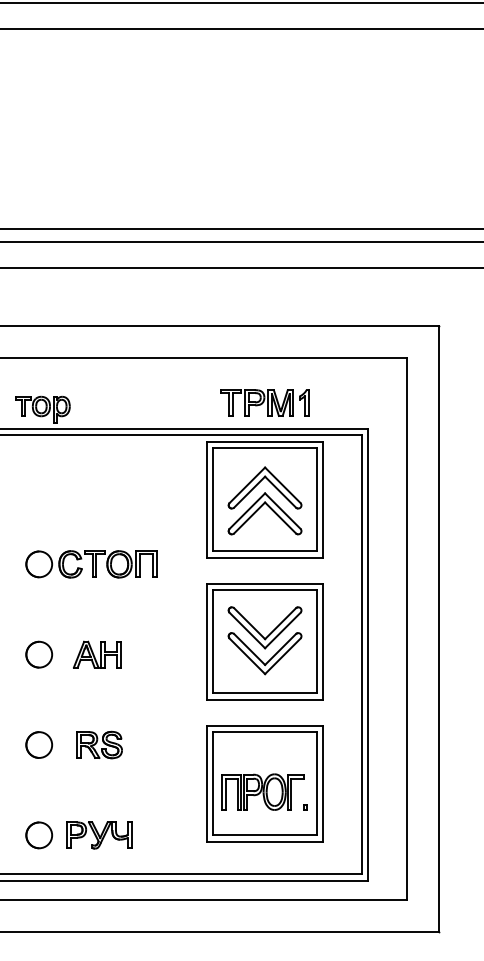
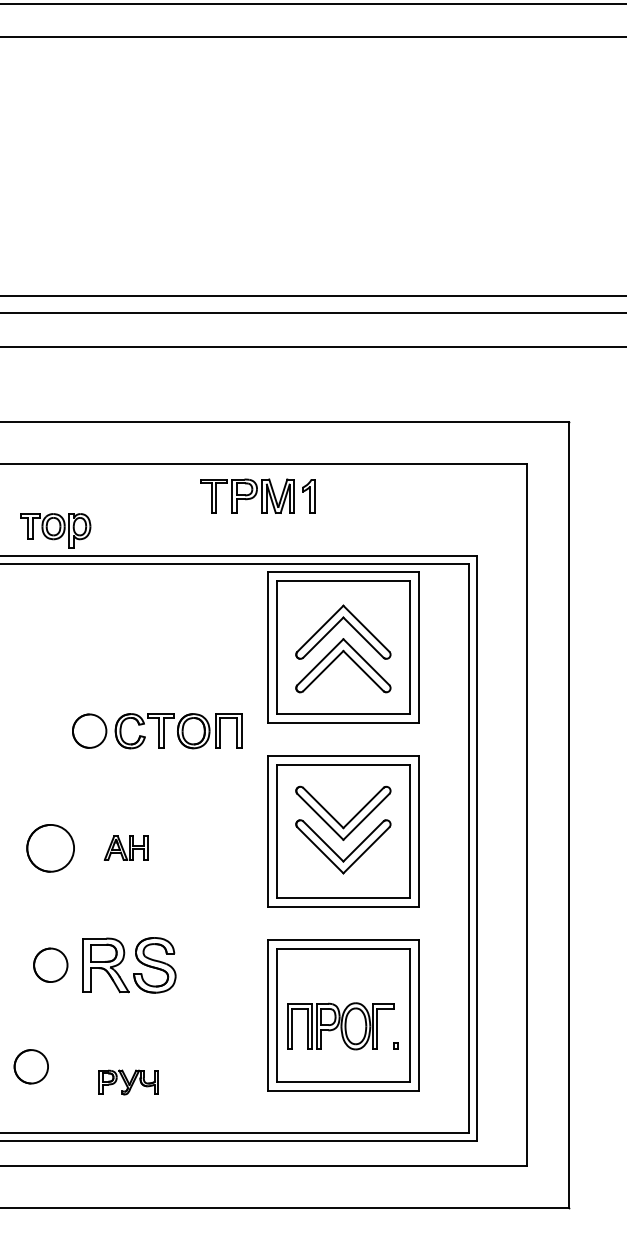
part: (264, 402) -> (257, 495), moved
part: (91, 564) -> (157, 731), moved
part: (39, 654) -> (51, 847), size x1.4
part: (97, 654) -> (126, 847), size x0.7
part: (99, 744) -> (128, 964), size x1.6
part: (39, 835) -> (31, 1066), moved
part: (99, 835) -> (128, 1082), size x0.7

